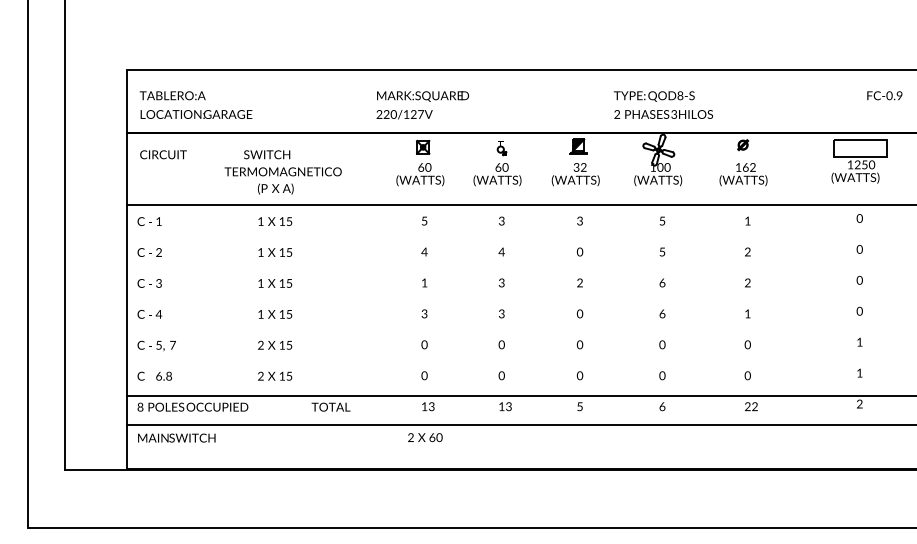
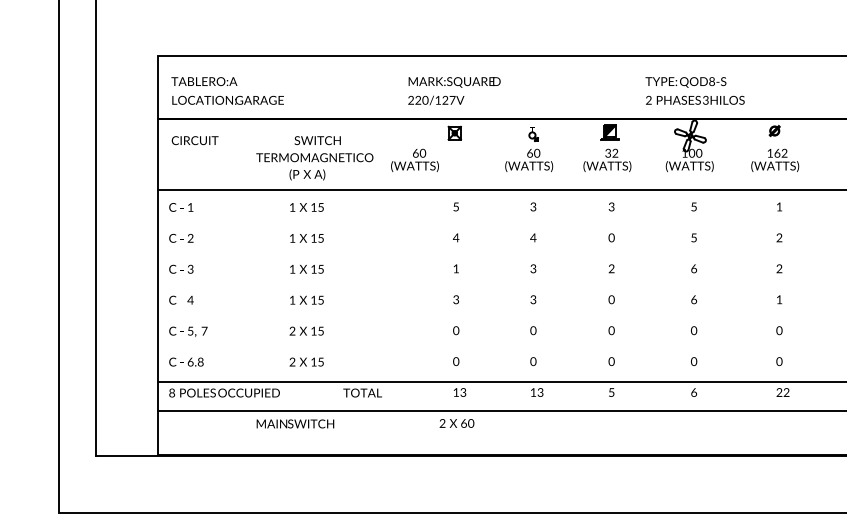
text: (267, 154) -> (318, 140), moved
text: (420, 174) -> (415, 160), moved
text: (176, 437) -> (295, 423), moved

